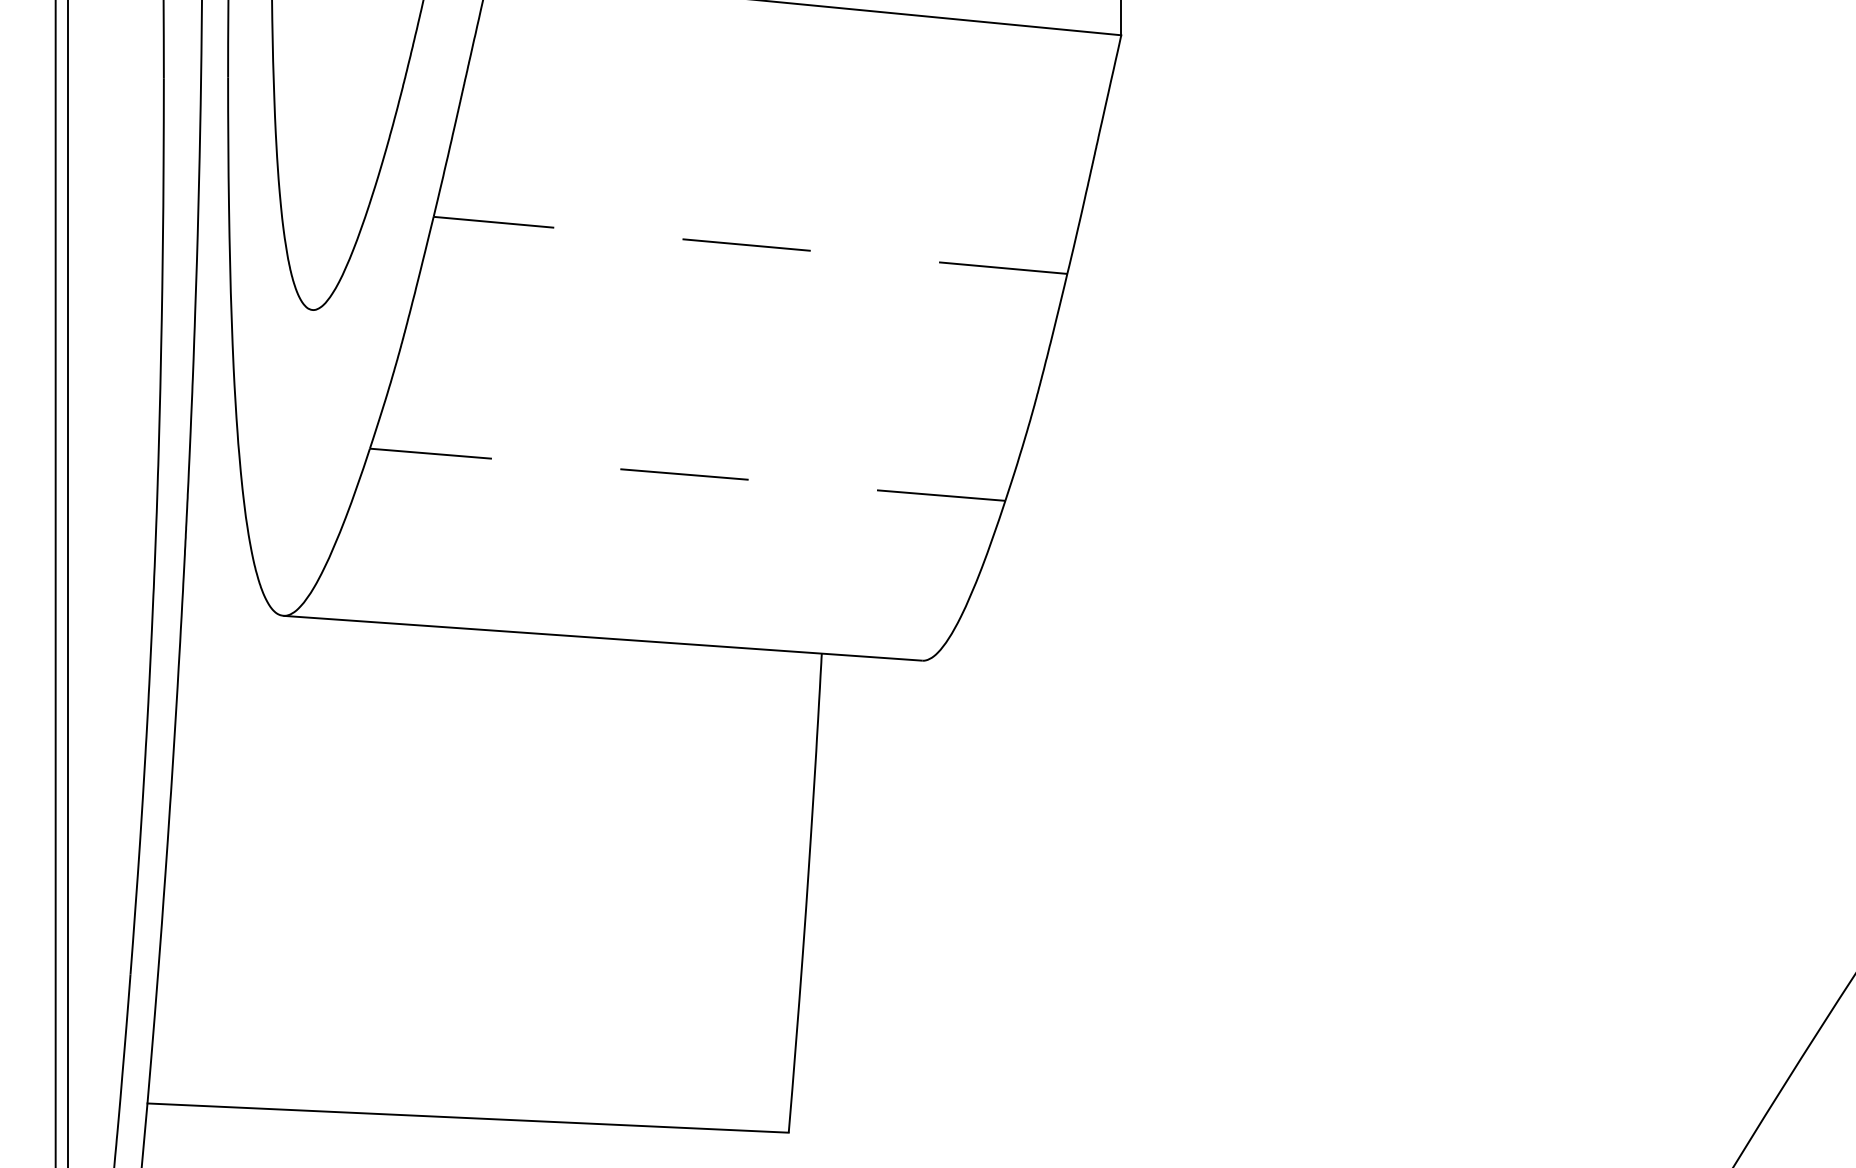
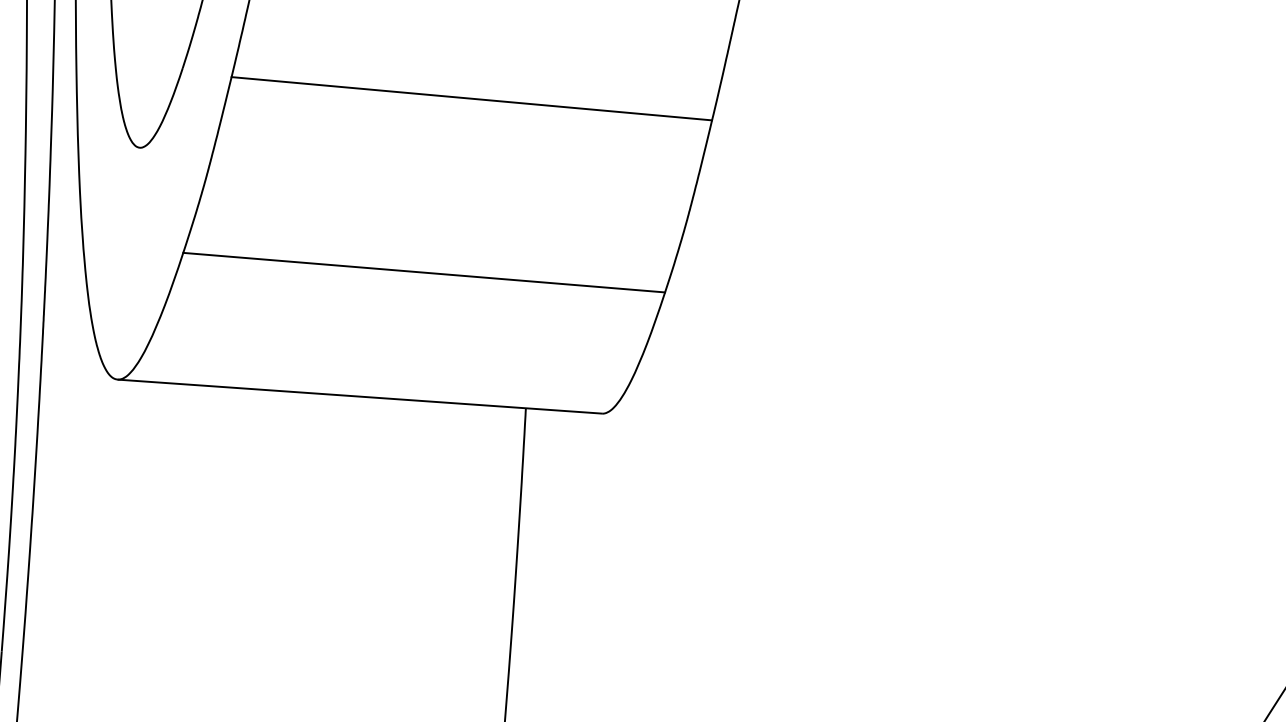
line: (750, 245) -> (471, 98), dashed -> solid
line: (687, 474) -> (424, 272), dashed -> solid

